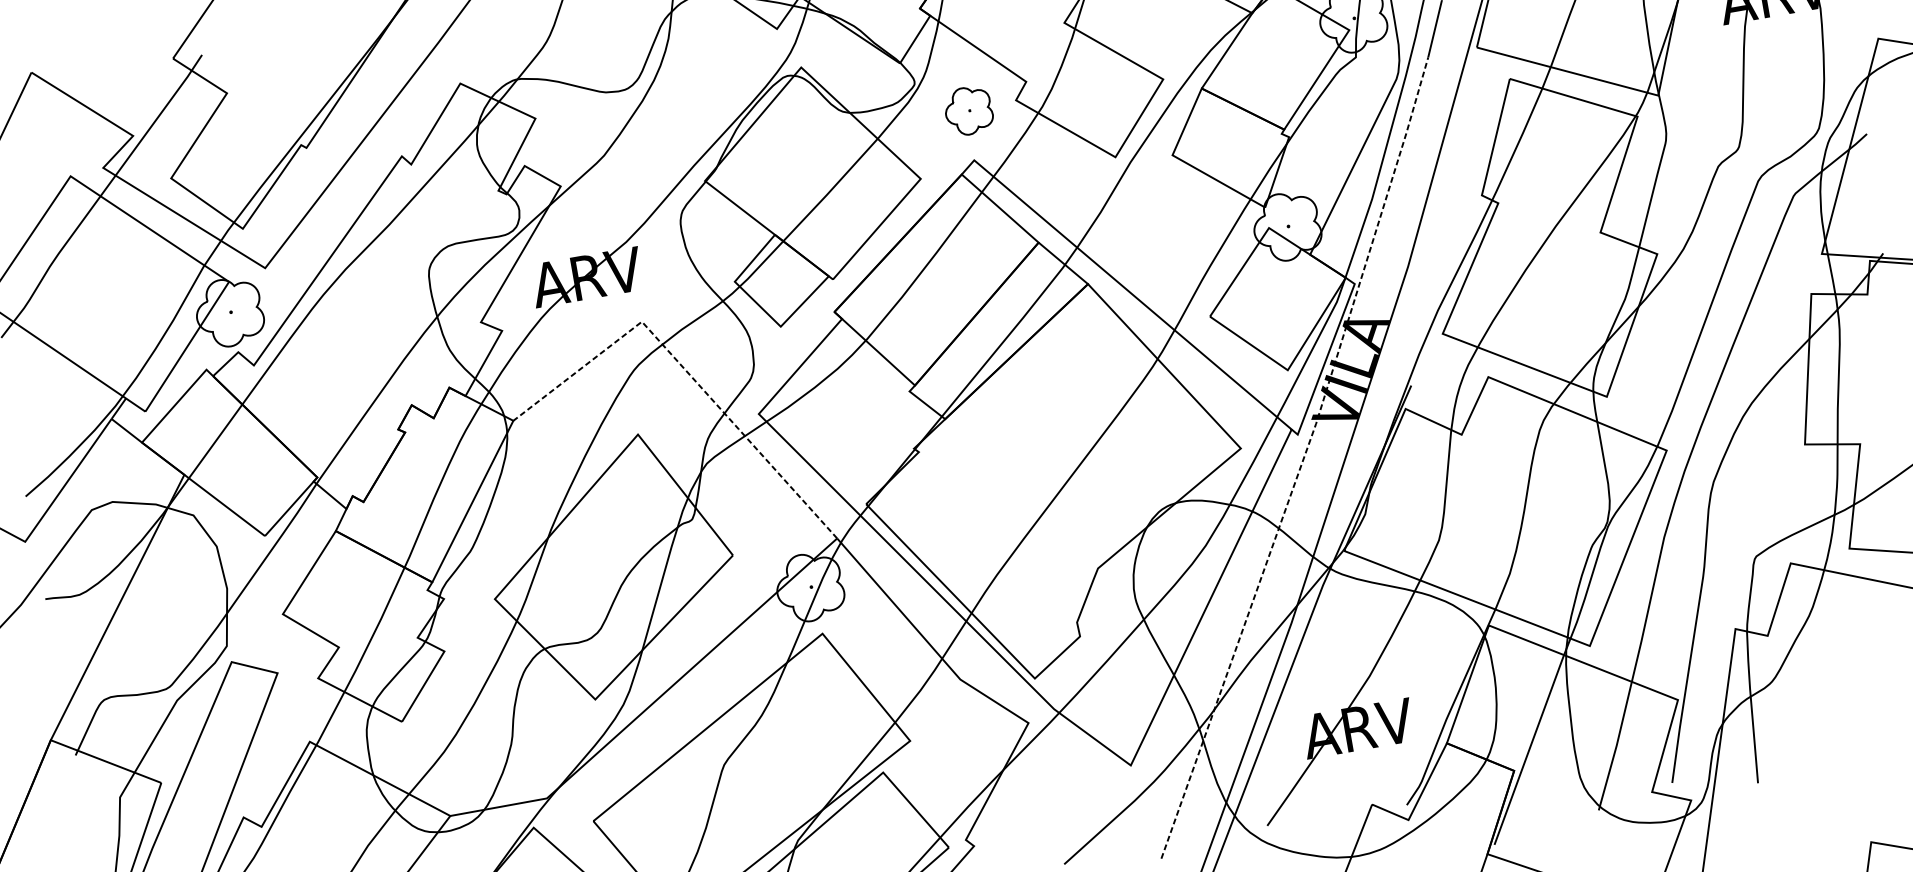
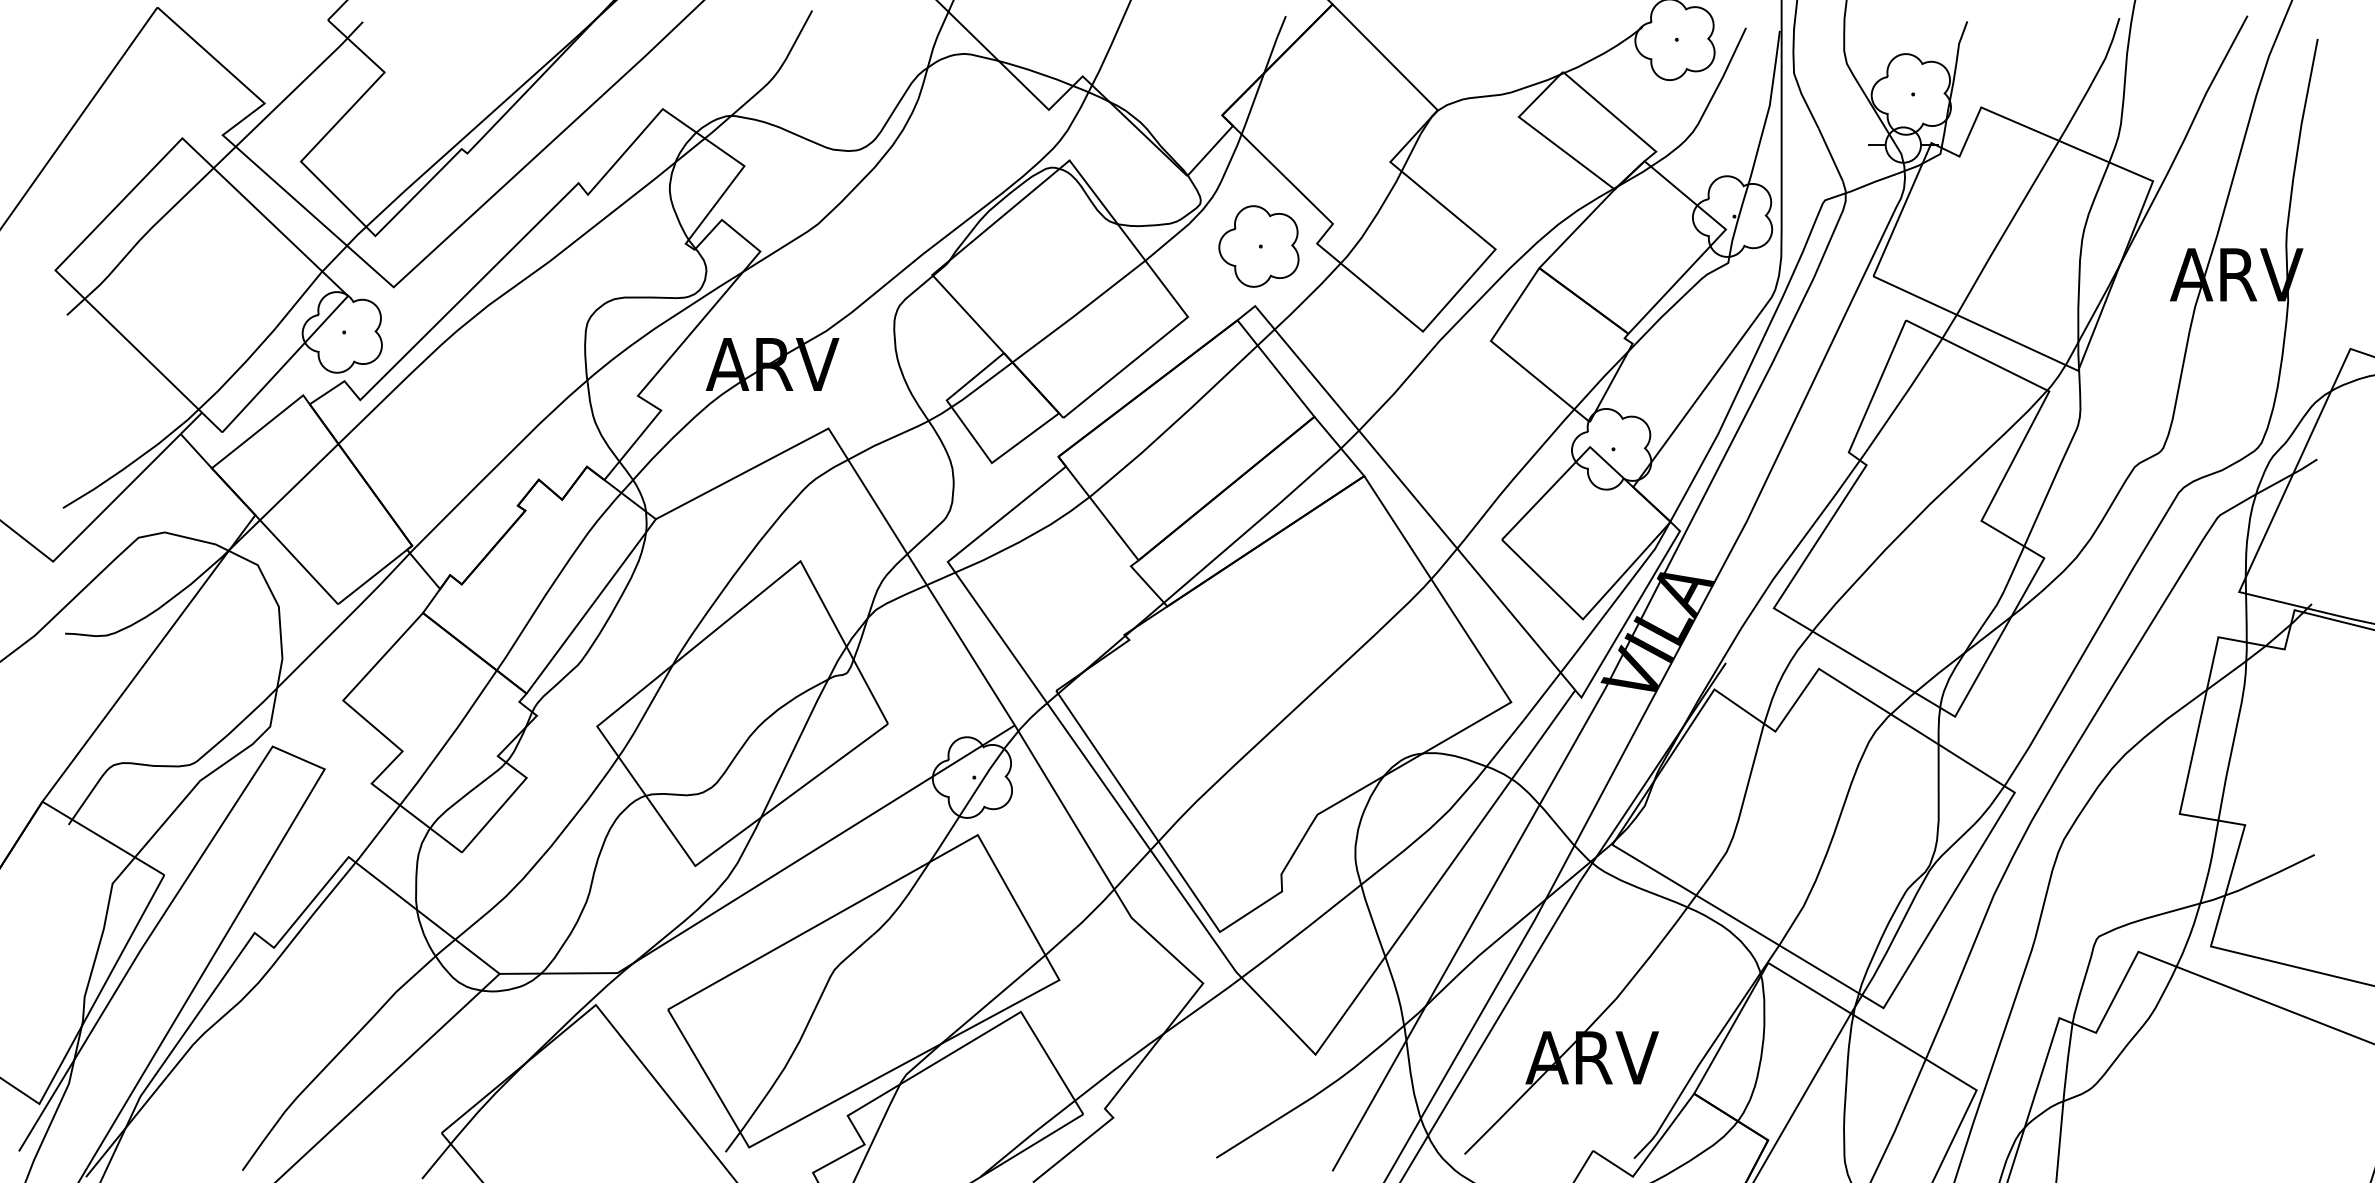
part: (968, 110) -> (1258, 246), size x1.43
line: (684, 369) -> (869, 493), dashed -> solid
line: (1303, 458) -> (1583, 727), dashed -> solid

